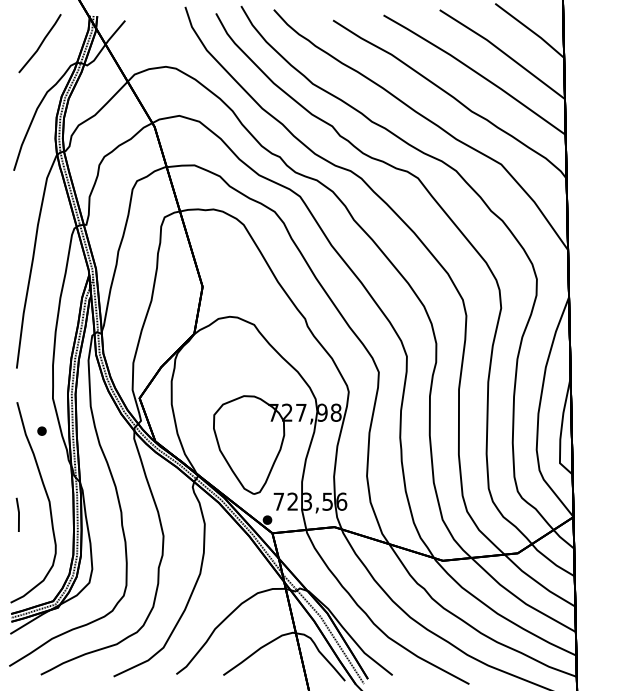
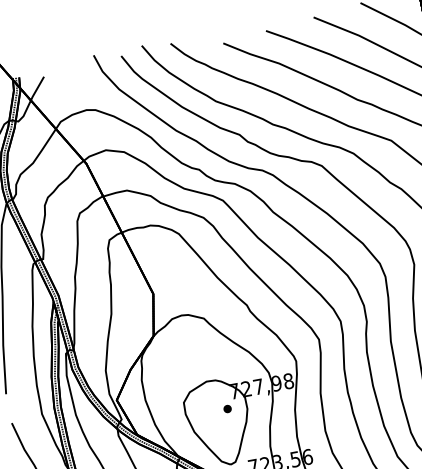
part: (41, 430) -> (227, 408), moved

